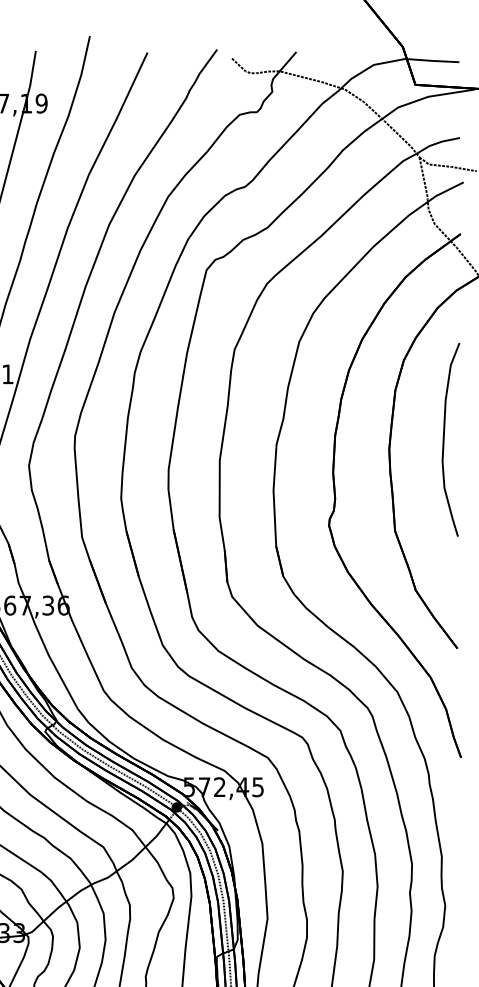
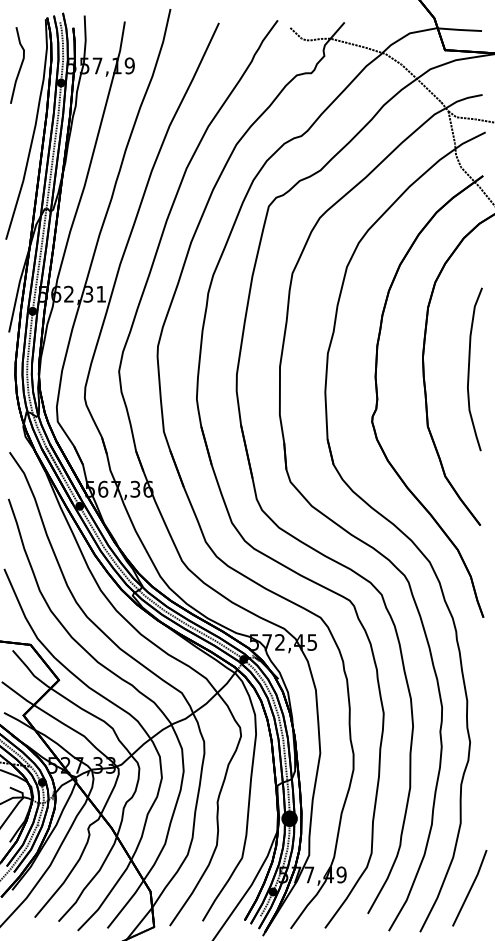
curve: (444, 439) -> (469, 369), moved

